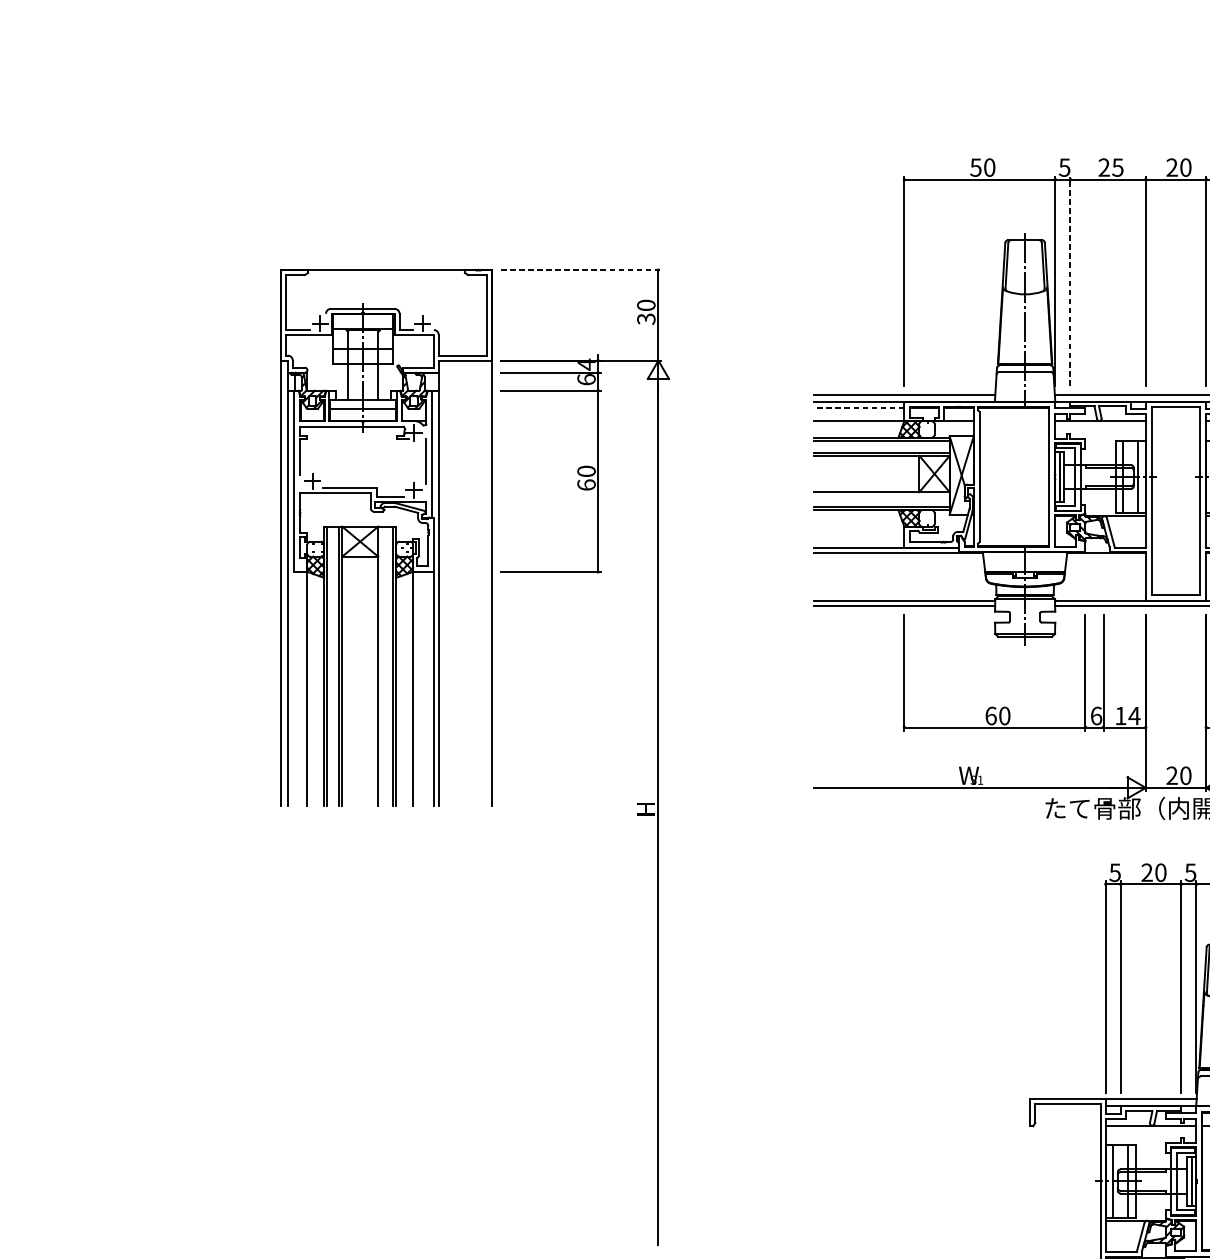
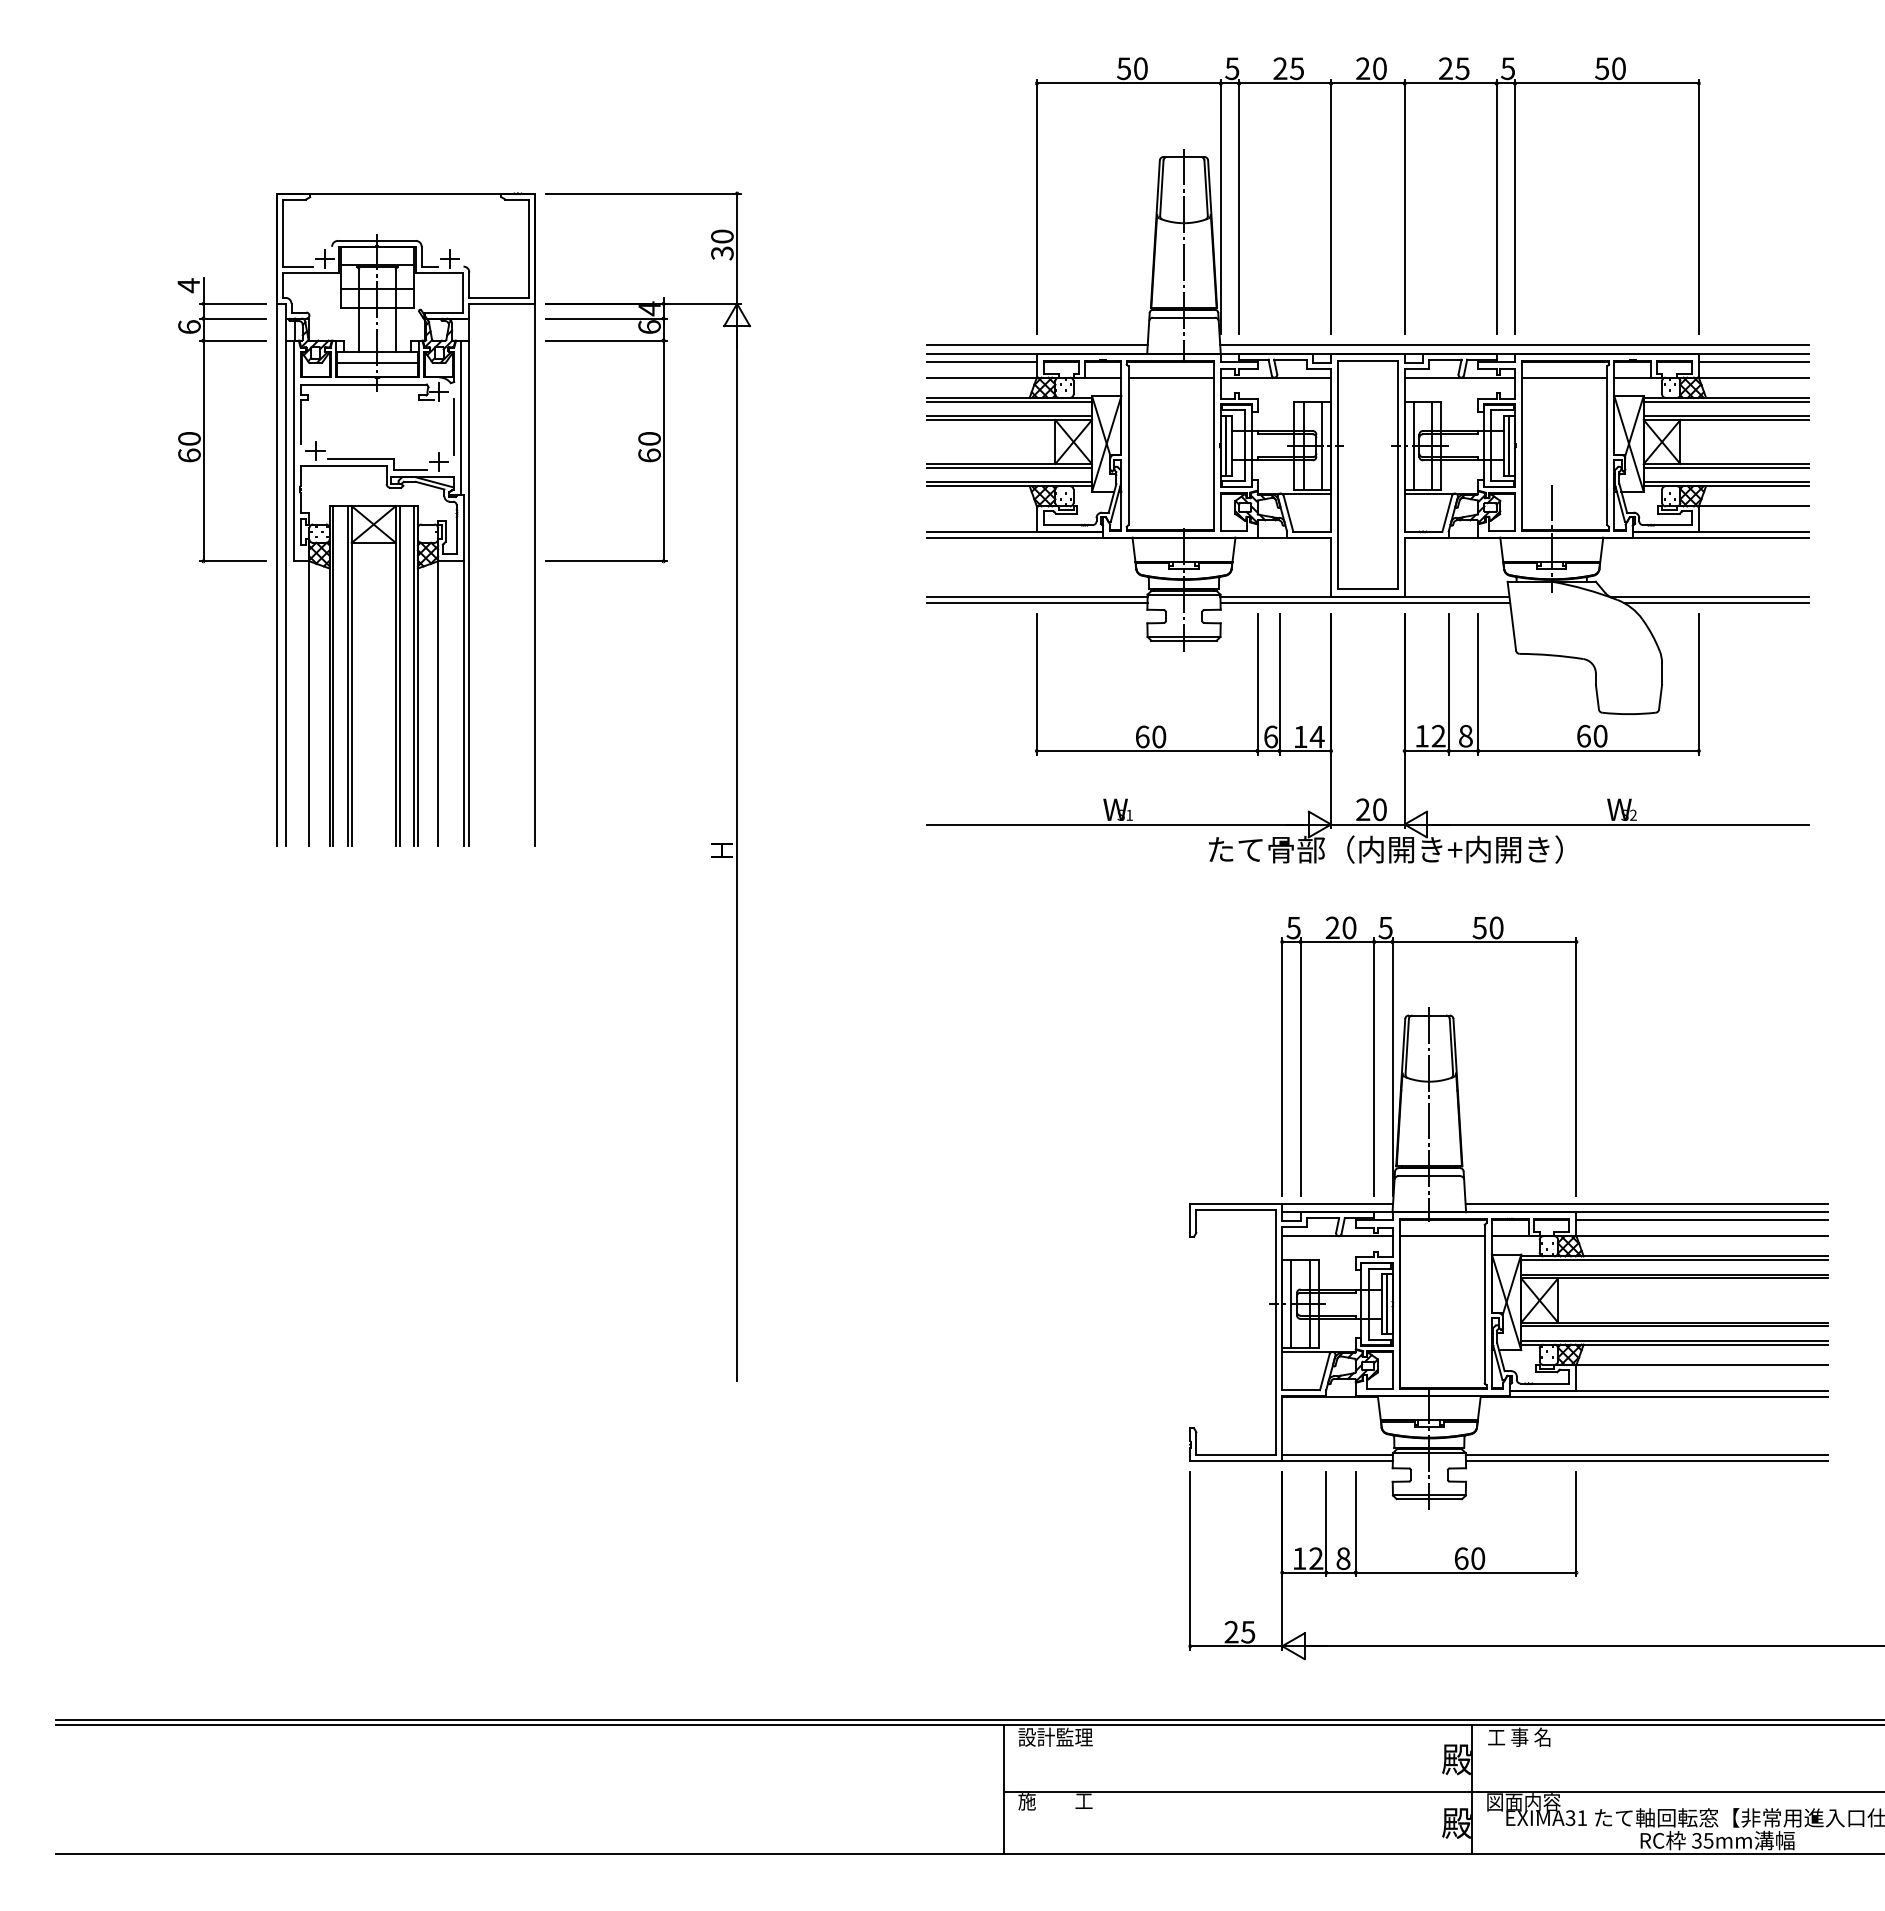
line: (581, 270) -> (643, 193), dashed -> solid
line: (1070, 280) -> (1239, 206), dashed -> solid
line: (858, 407) -> (981, 361), dashed -> solid
line: (1014, 421) -> (1170, 377), added
part: (221, 456) -> (204, 420), added
line: (881, 494) -> (1009, 467), added
line: (381, 666) -> (399, 676), added

